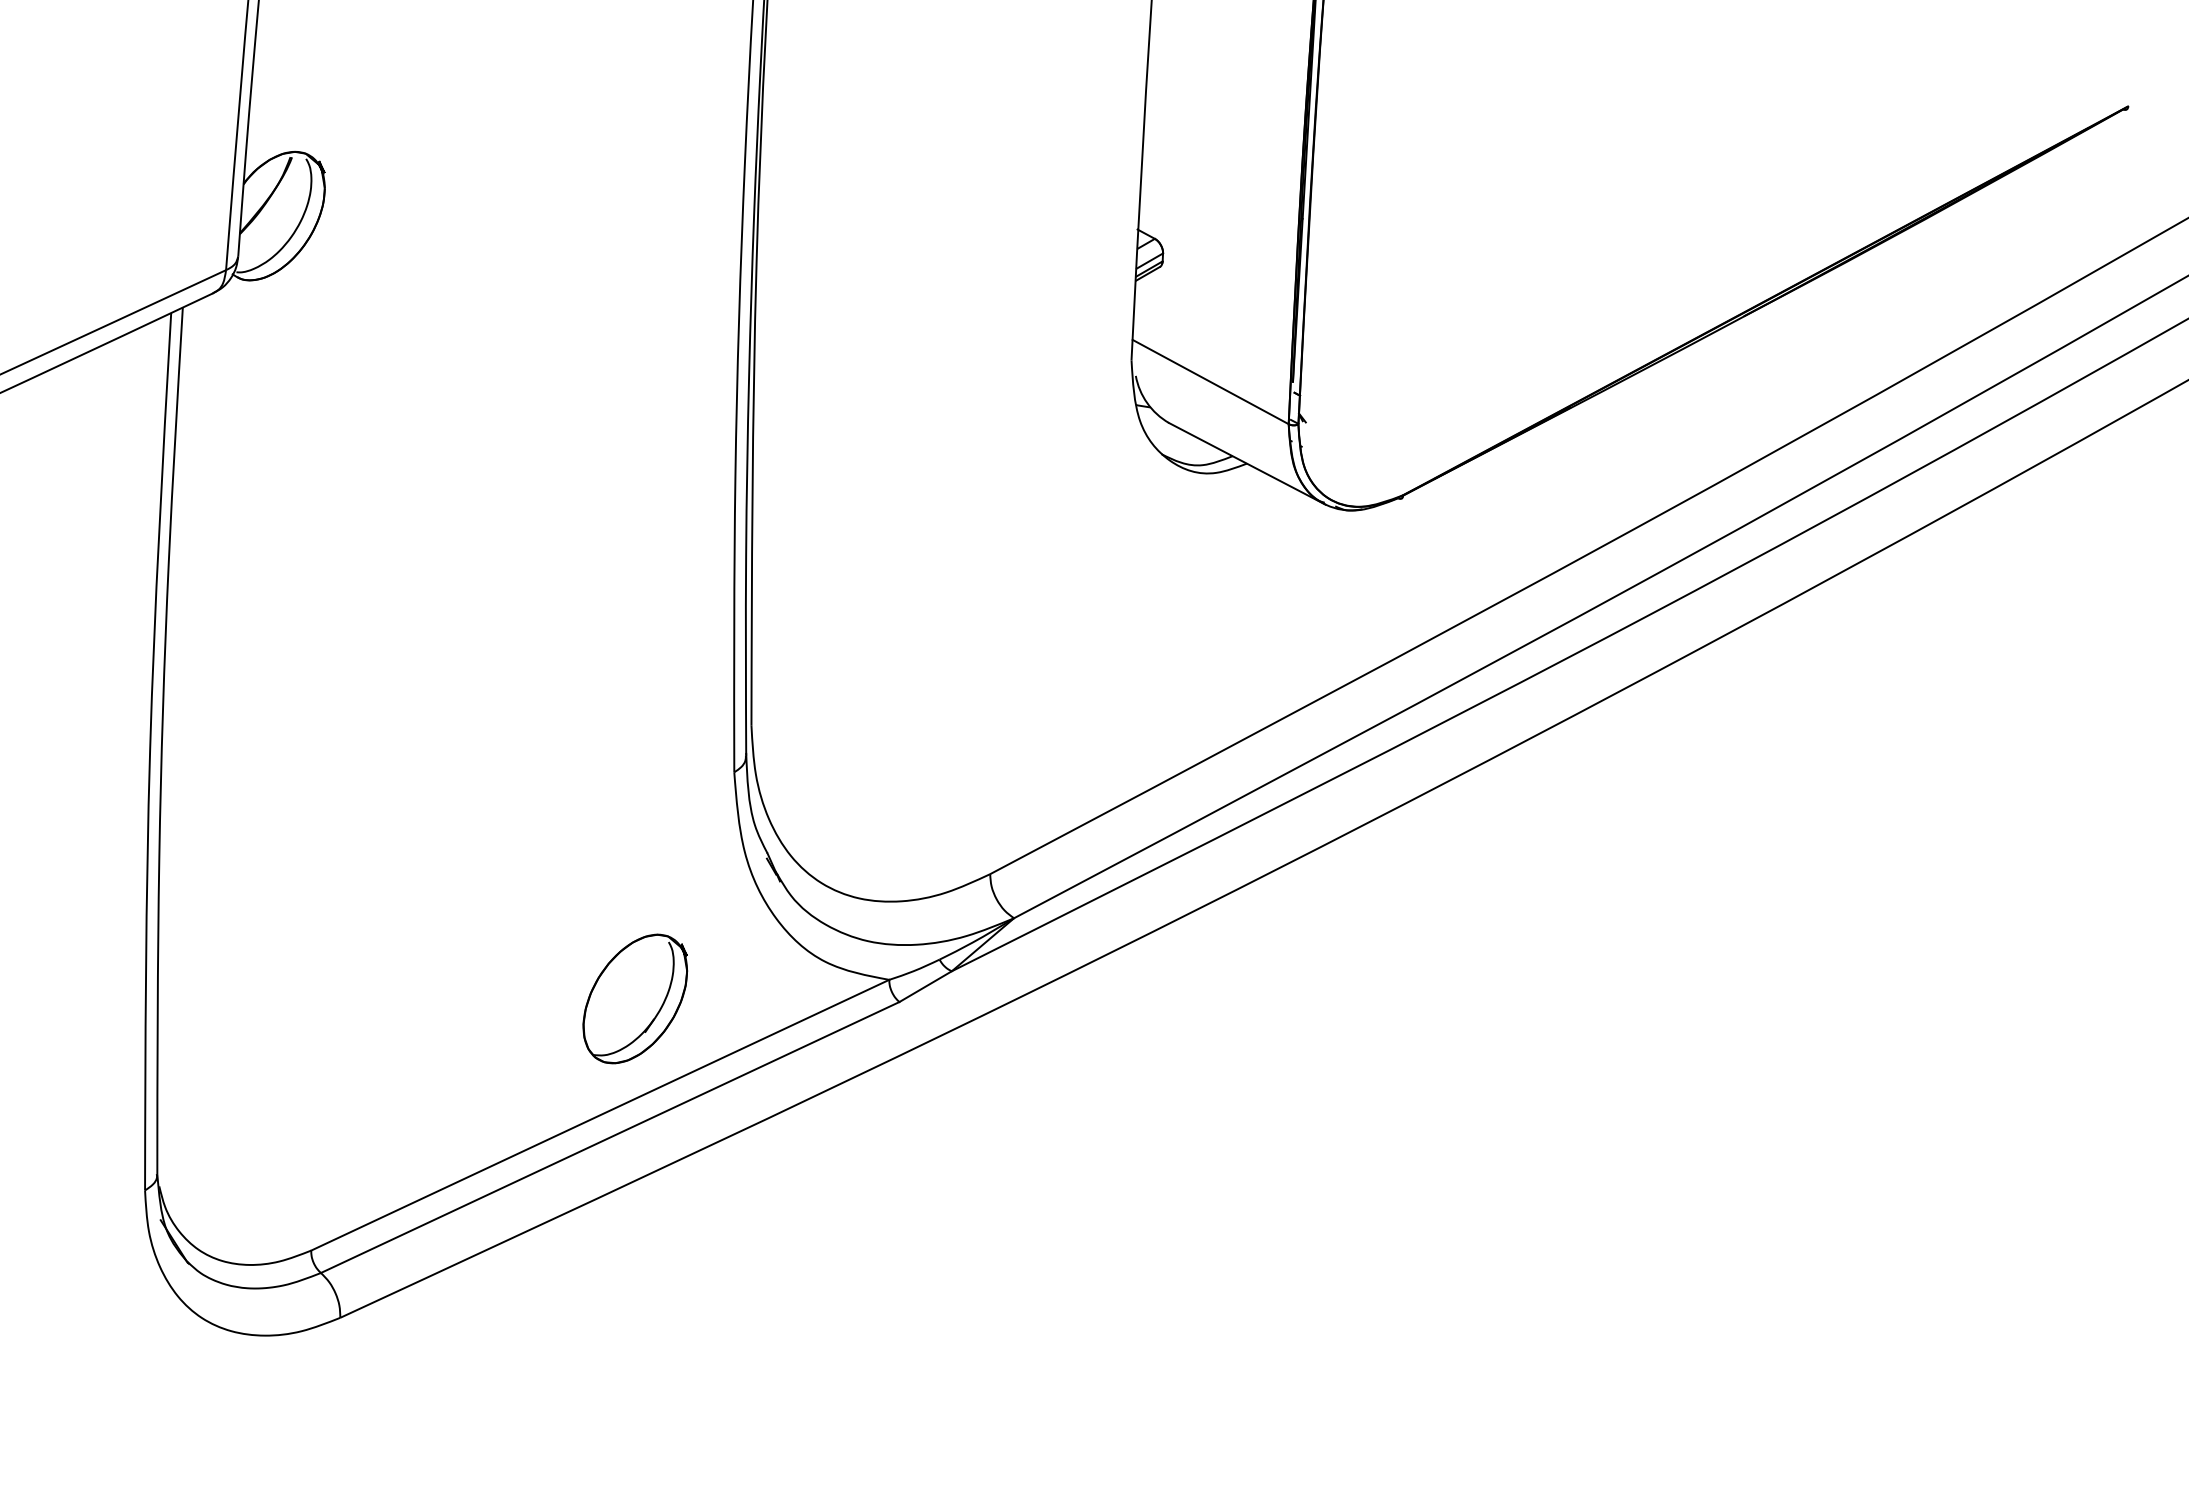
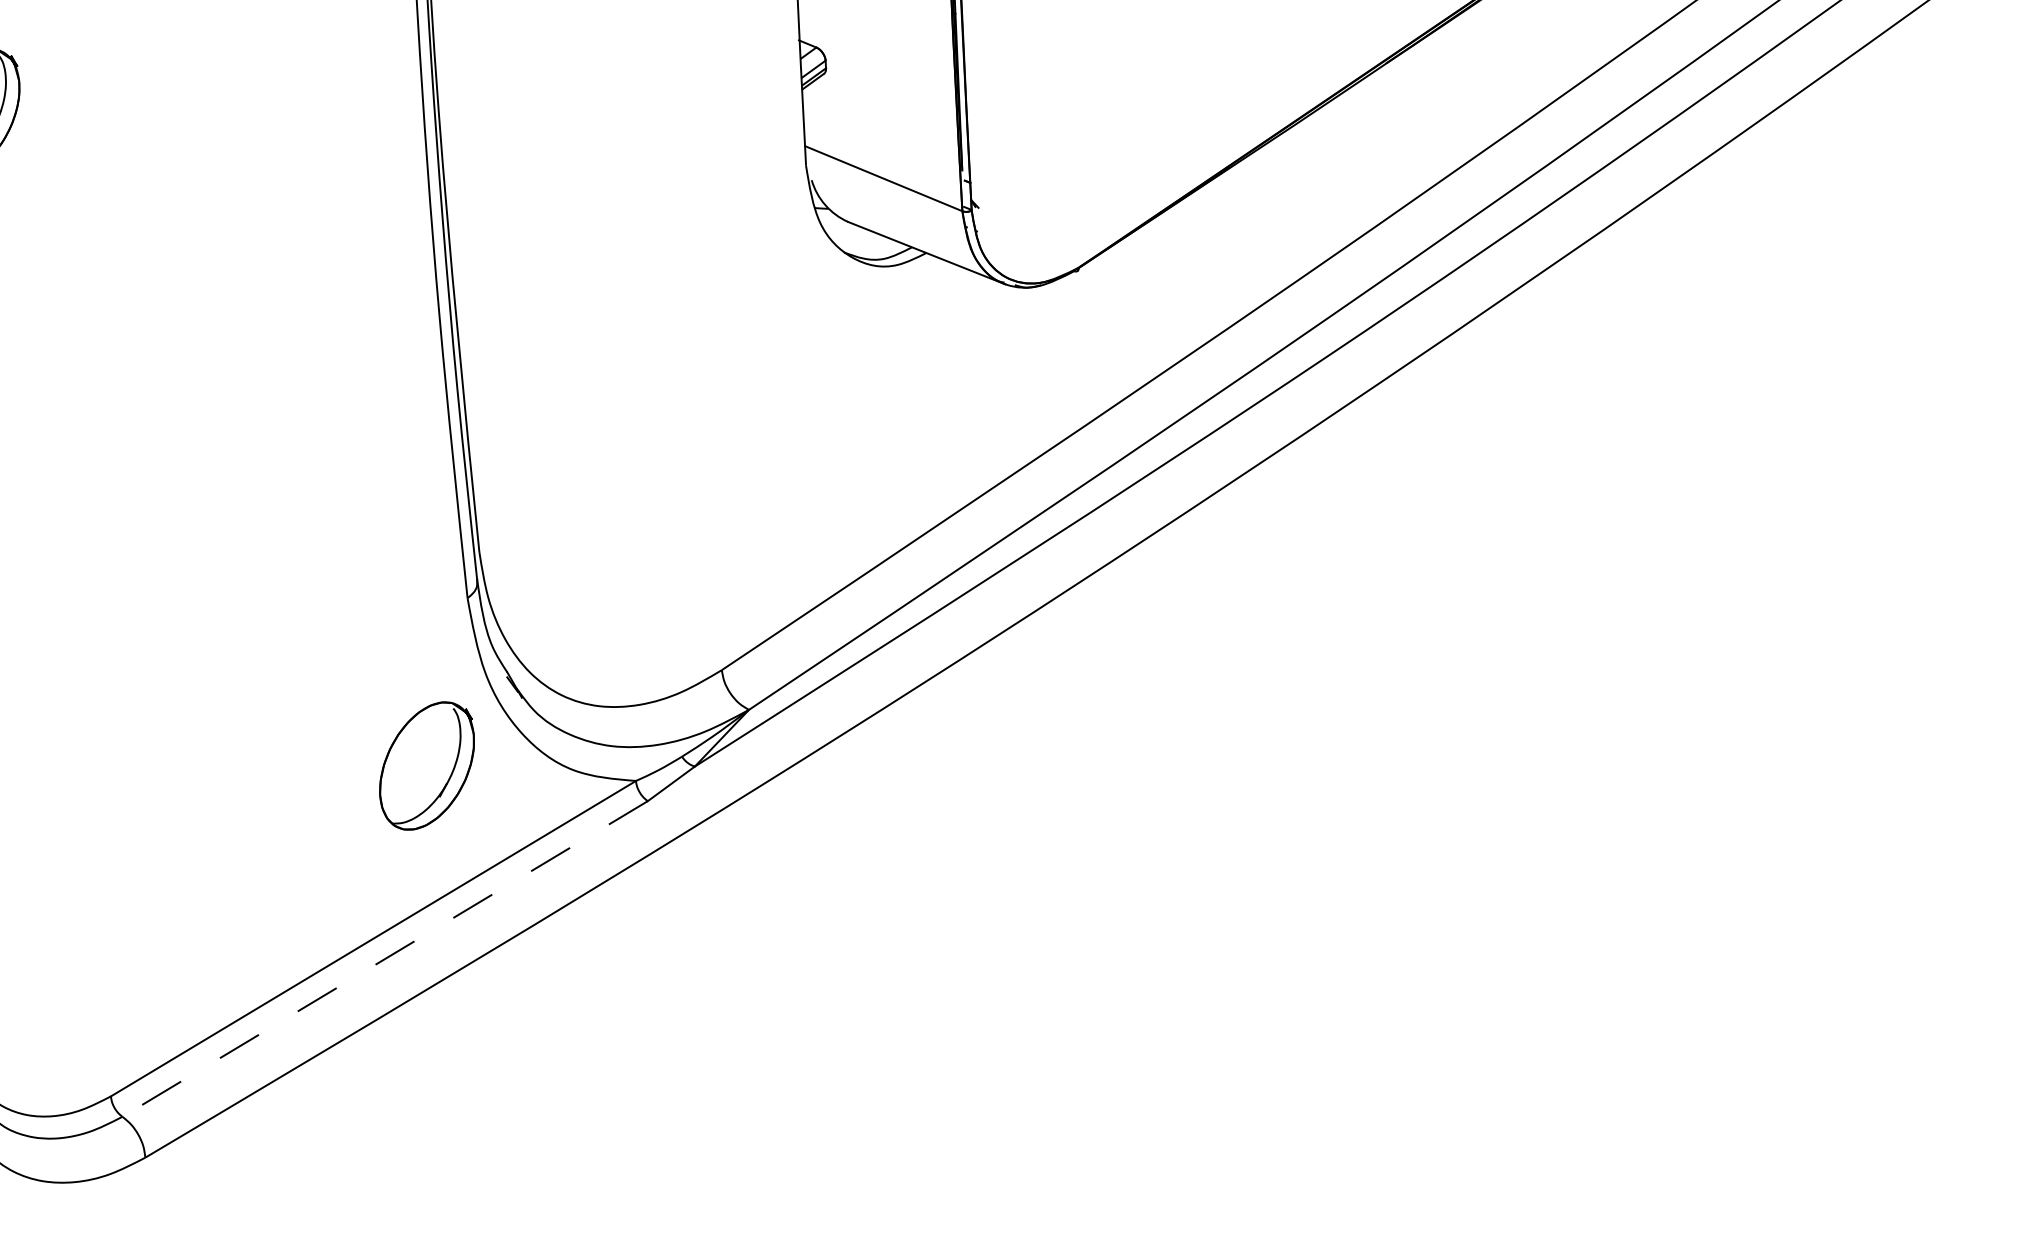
part: (635, 998) -> (427, 765), moved
line: (609, 1137) -> (384, 959), solid -> dashed

